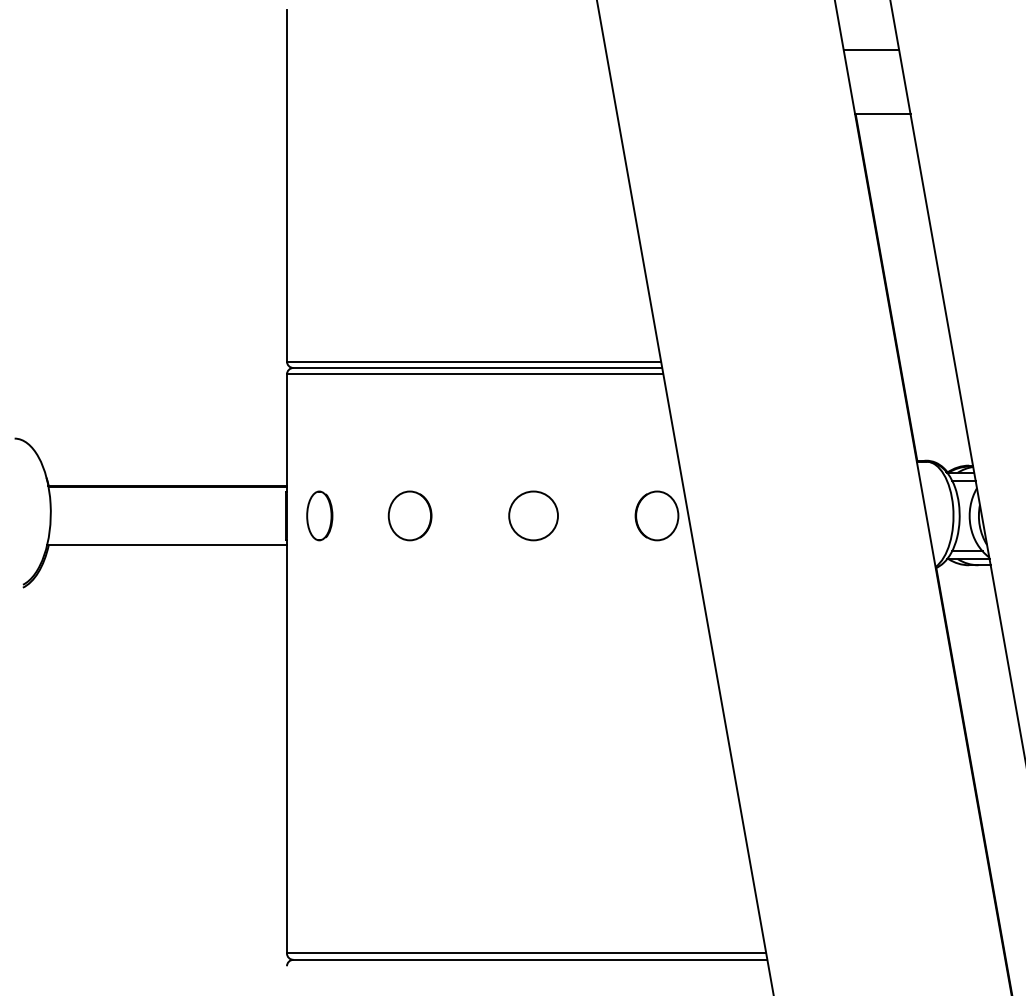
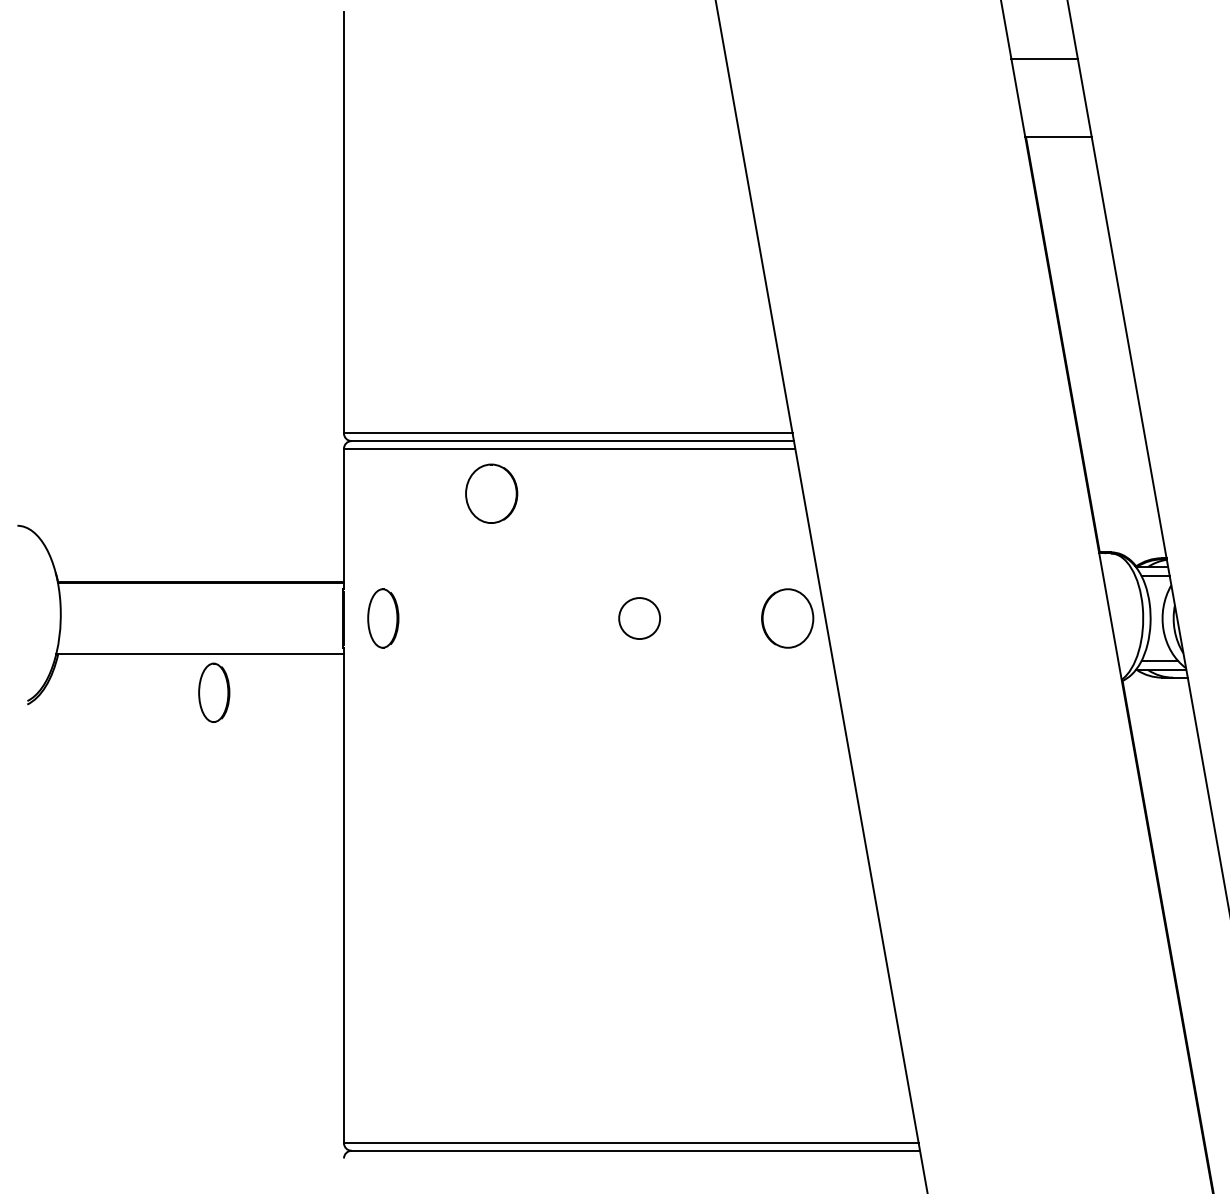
part: (409, 515) -> (490, 493), moved
circle: (533, 515) -> (639, 617), size x0.7
part: (178, 577) -> (213, 692), added

